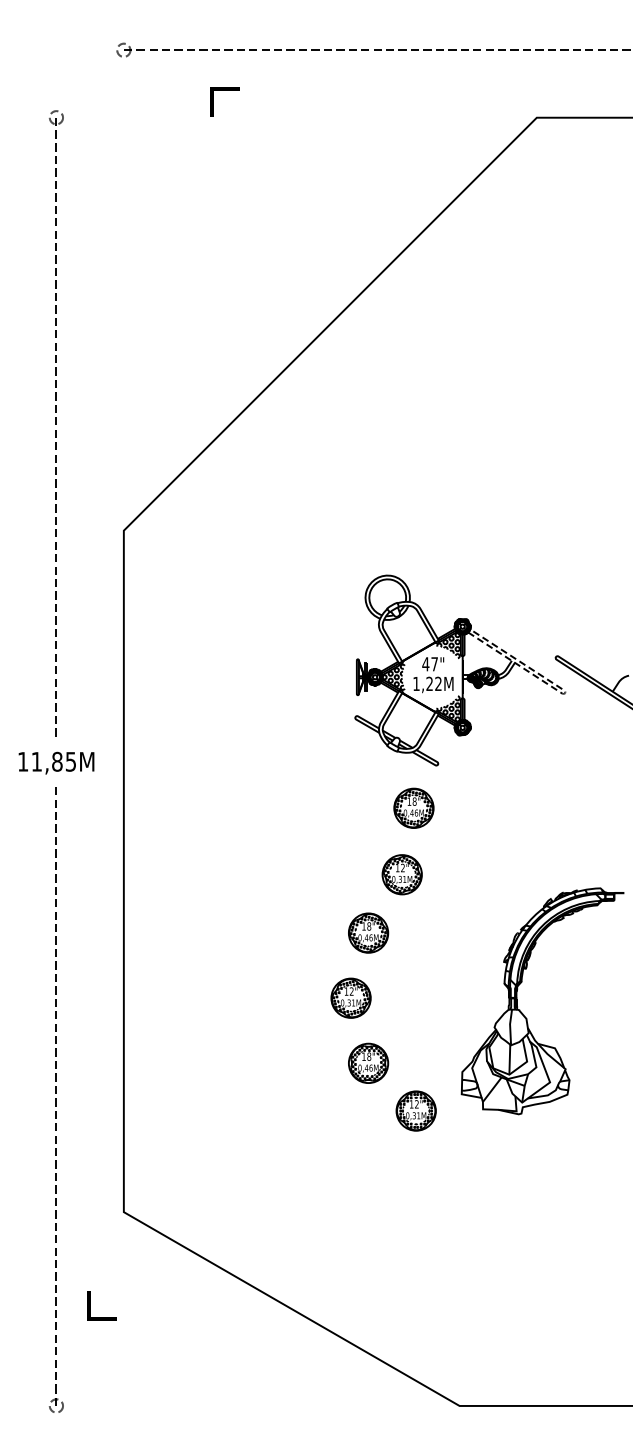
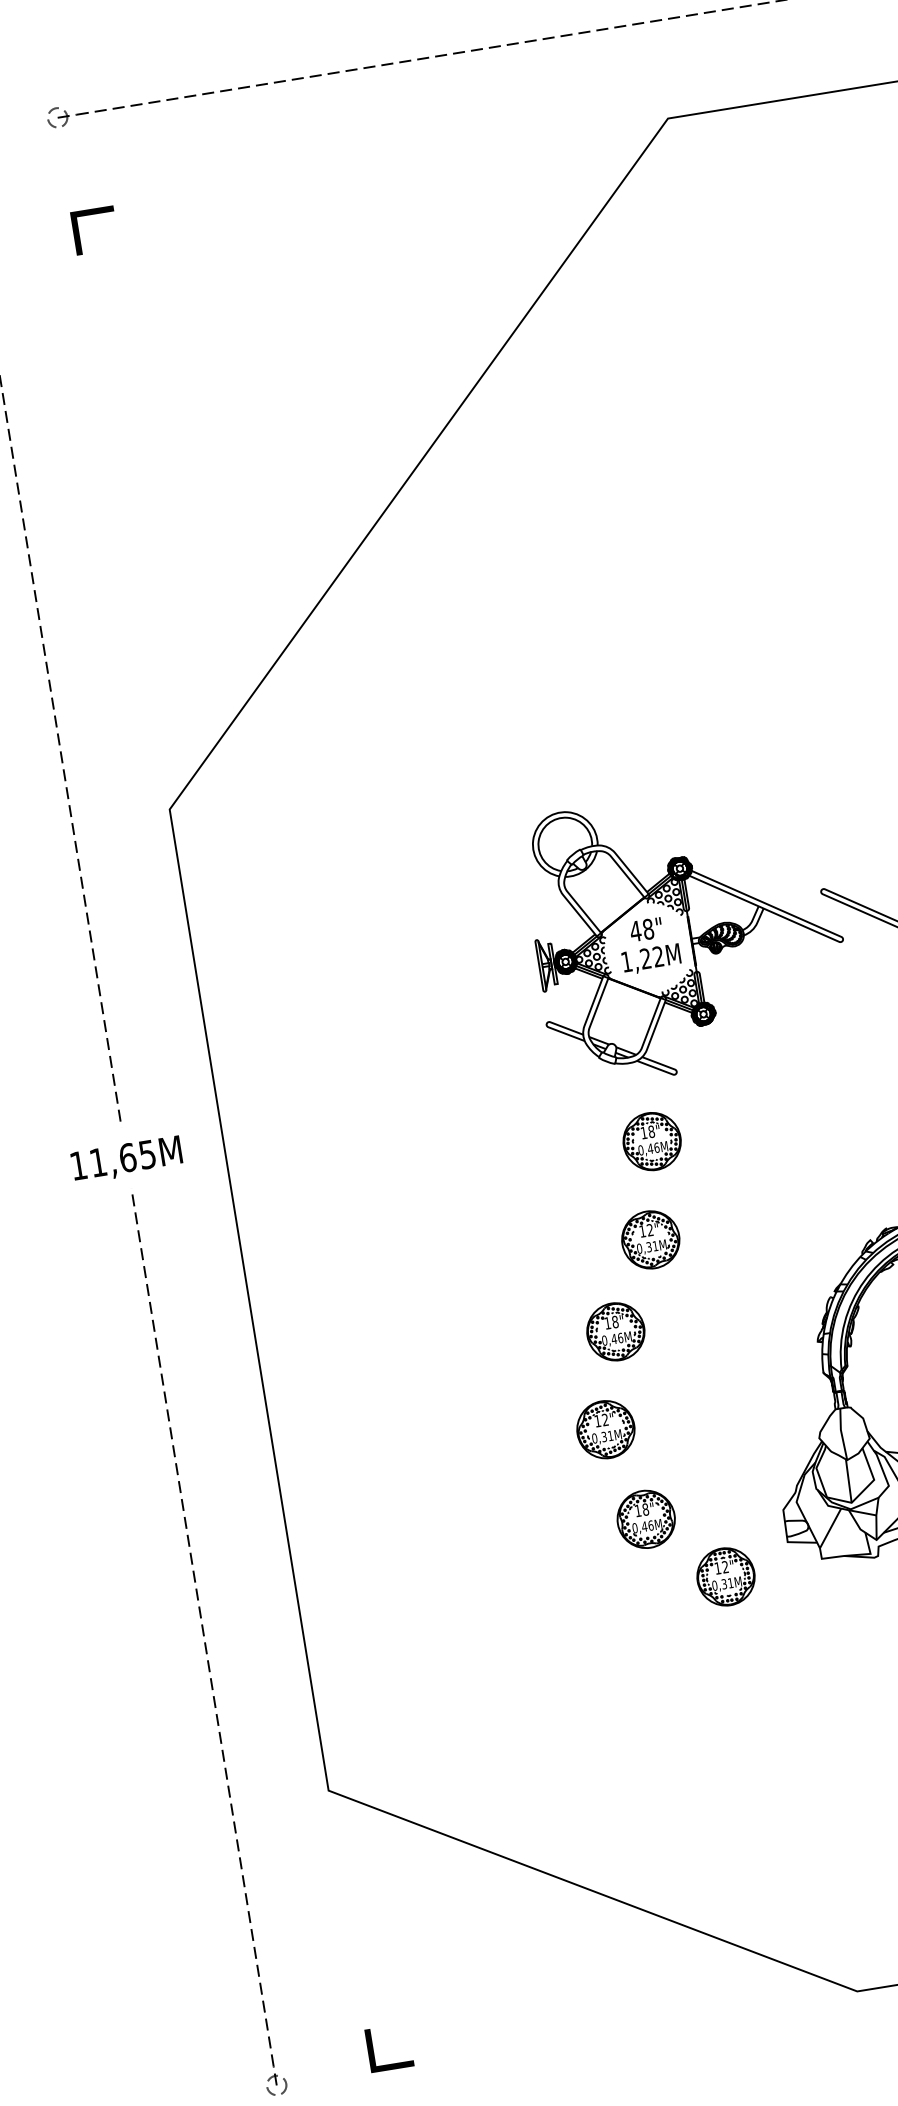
line: (224, 90) -> (92, 214), moved
text: (434, 664) -> (648, 929), 47" -> 48"
line: (565, 693) -> (843, 940), dashed -> solid
text: (57, 761) -> (127, 1157), 11,85M -> 11,65M
line: (90, 1305) -> (373, 2049), moved

